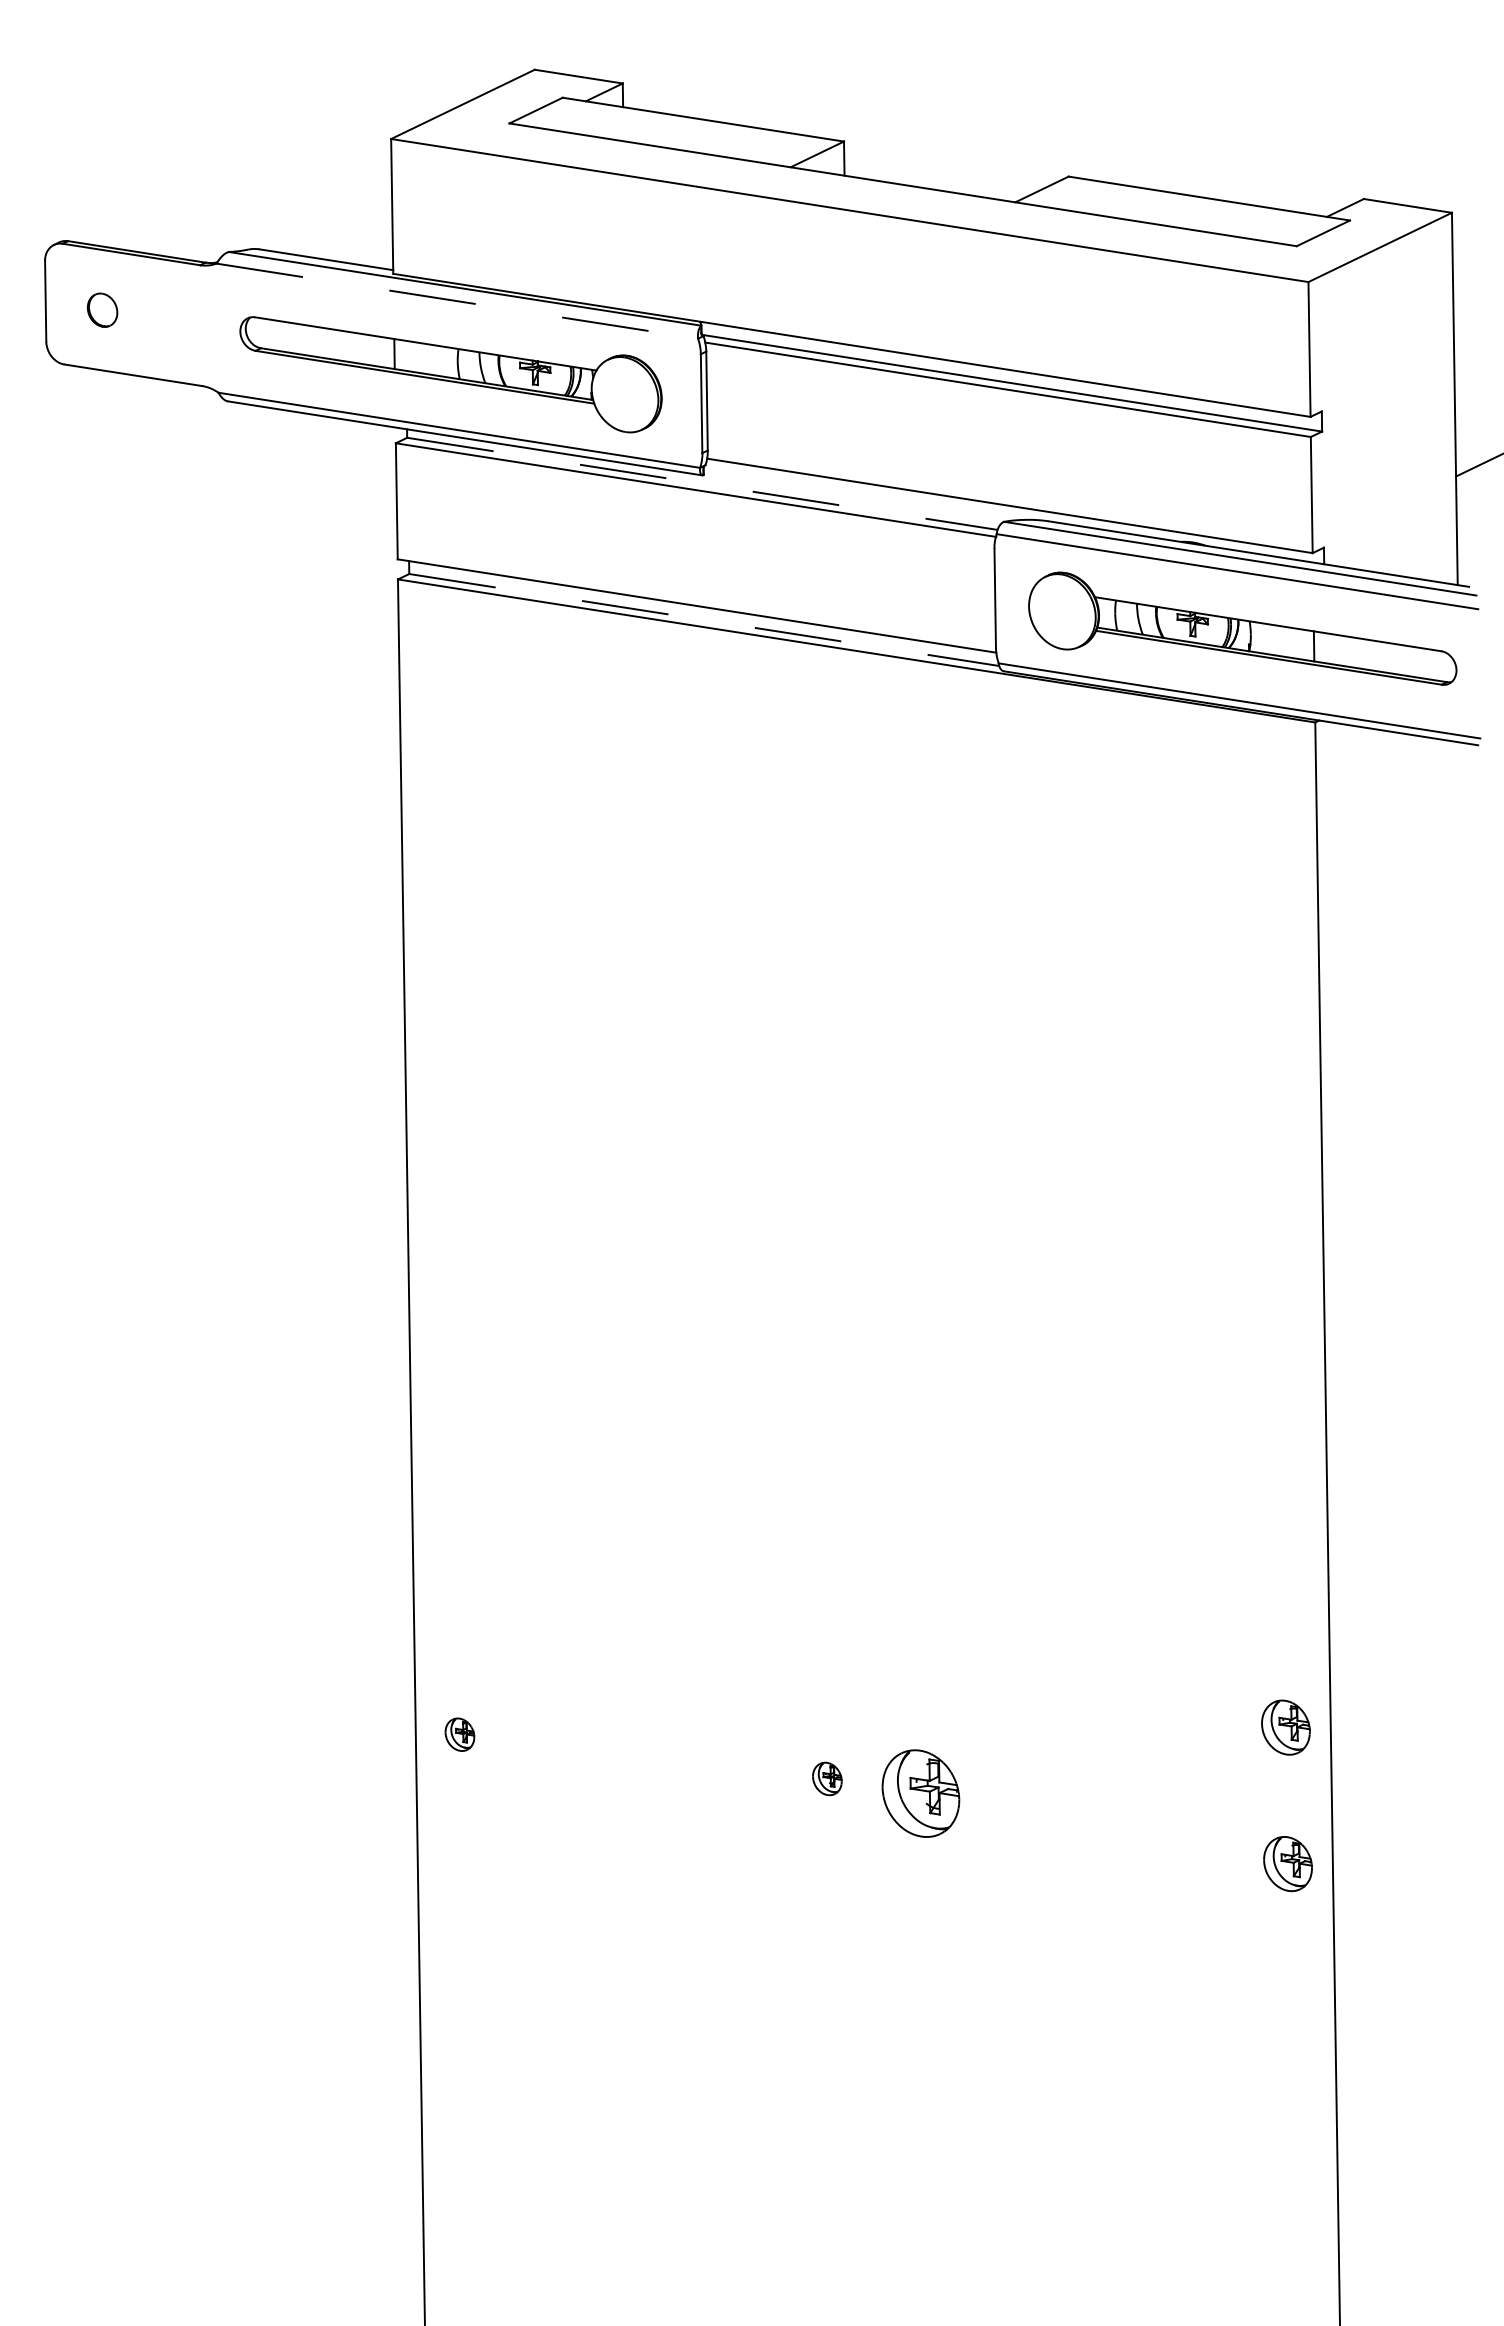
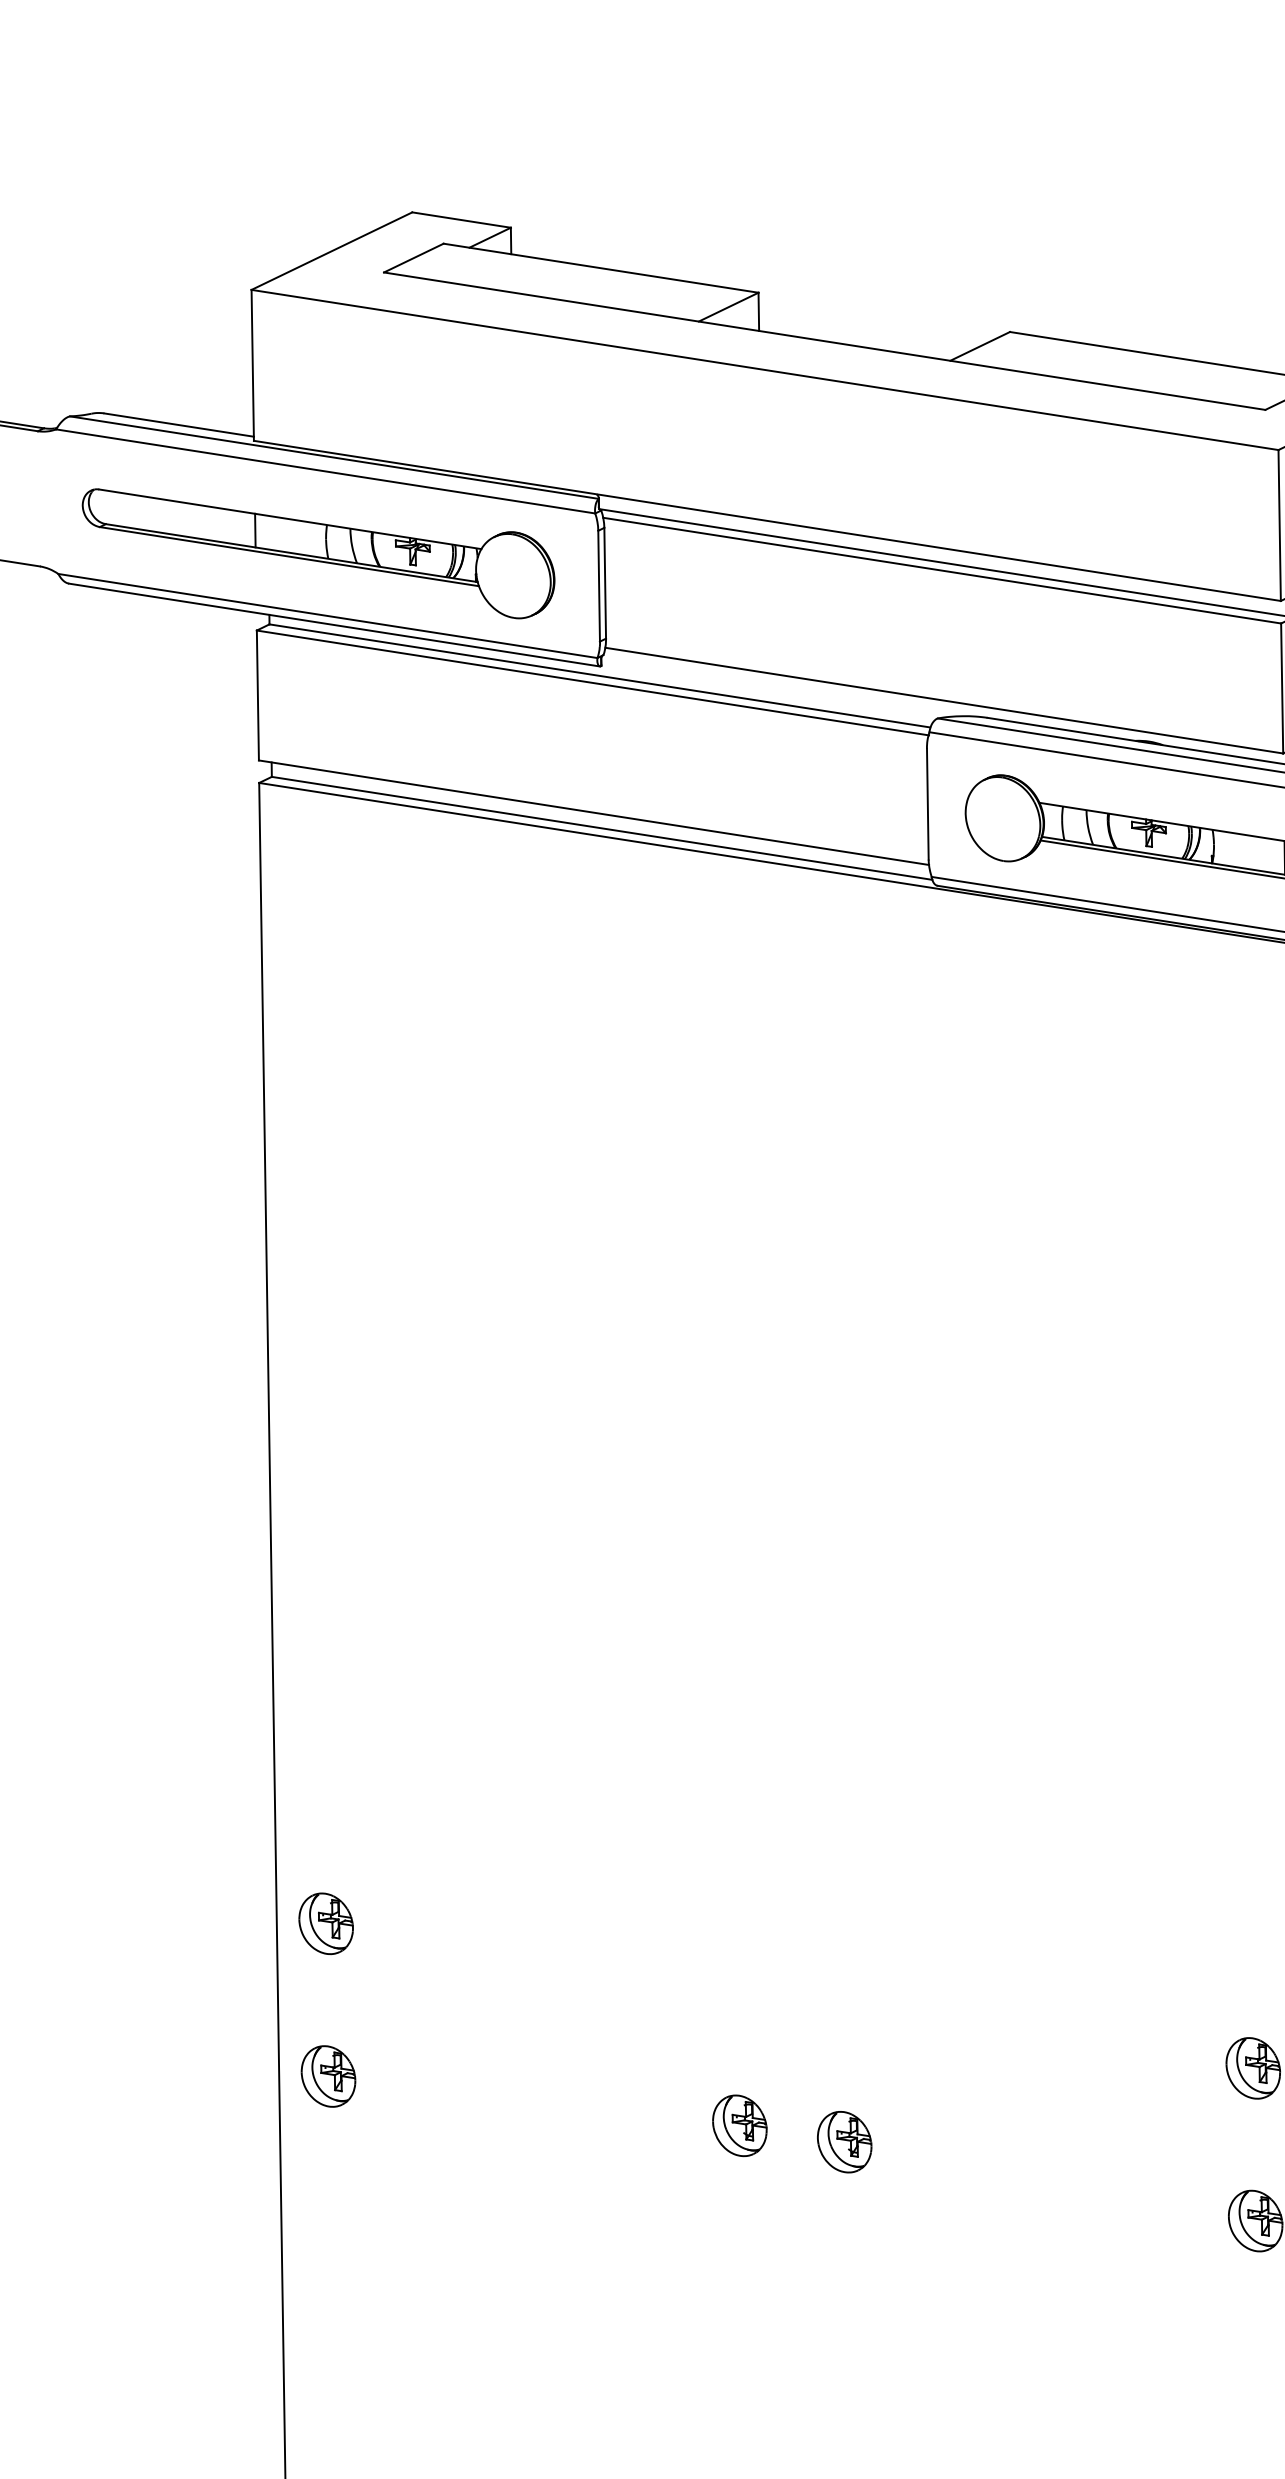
line: (457, 301) -> (325, 471), dashed -> solid
line: (702, 483) -> (600, 675), dashed -> solid
line: (704, 620) -> (602, 828), dashed -> solid
part: (457, 1598) -> (325, 1923), added
part: (459, 1734) -> (328, 2076), size x1.67
part: (827, 1778) -> (740, 2125), size x1.67
part: (920, 1793) -> (844, 2142), size x0.62

